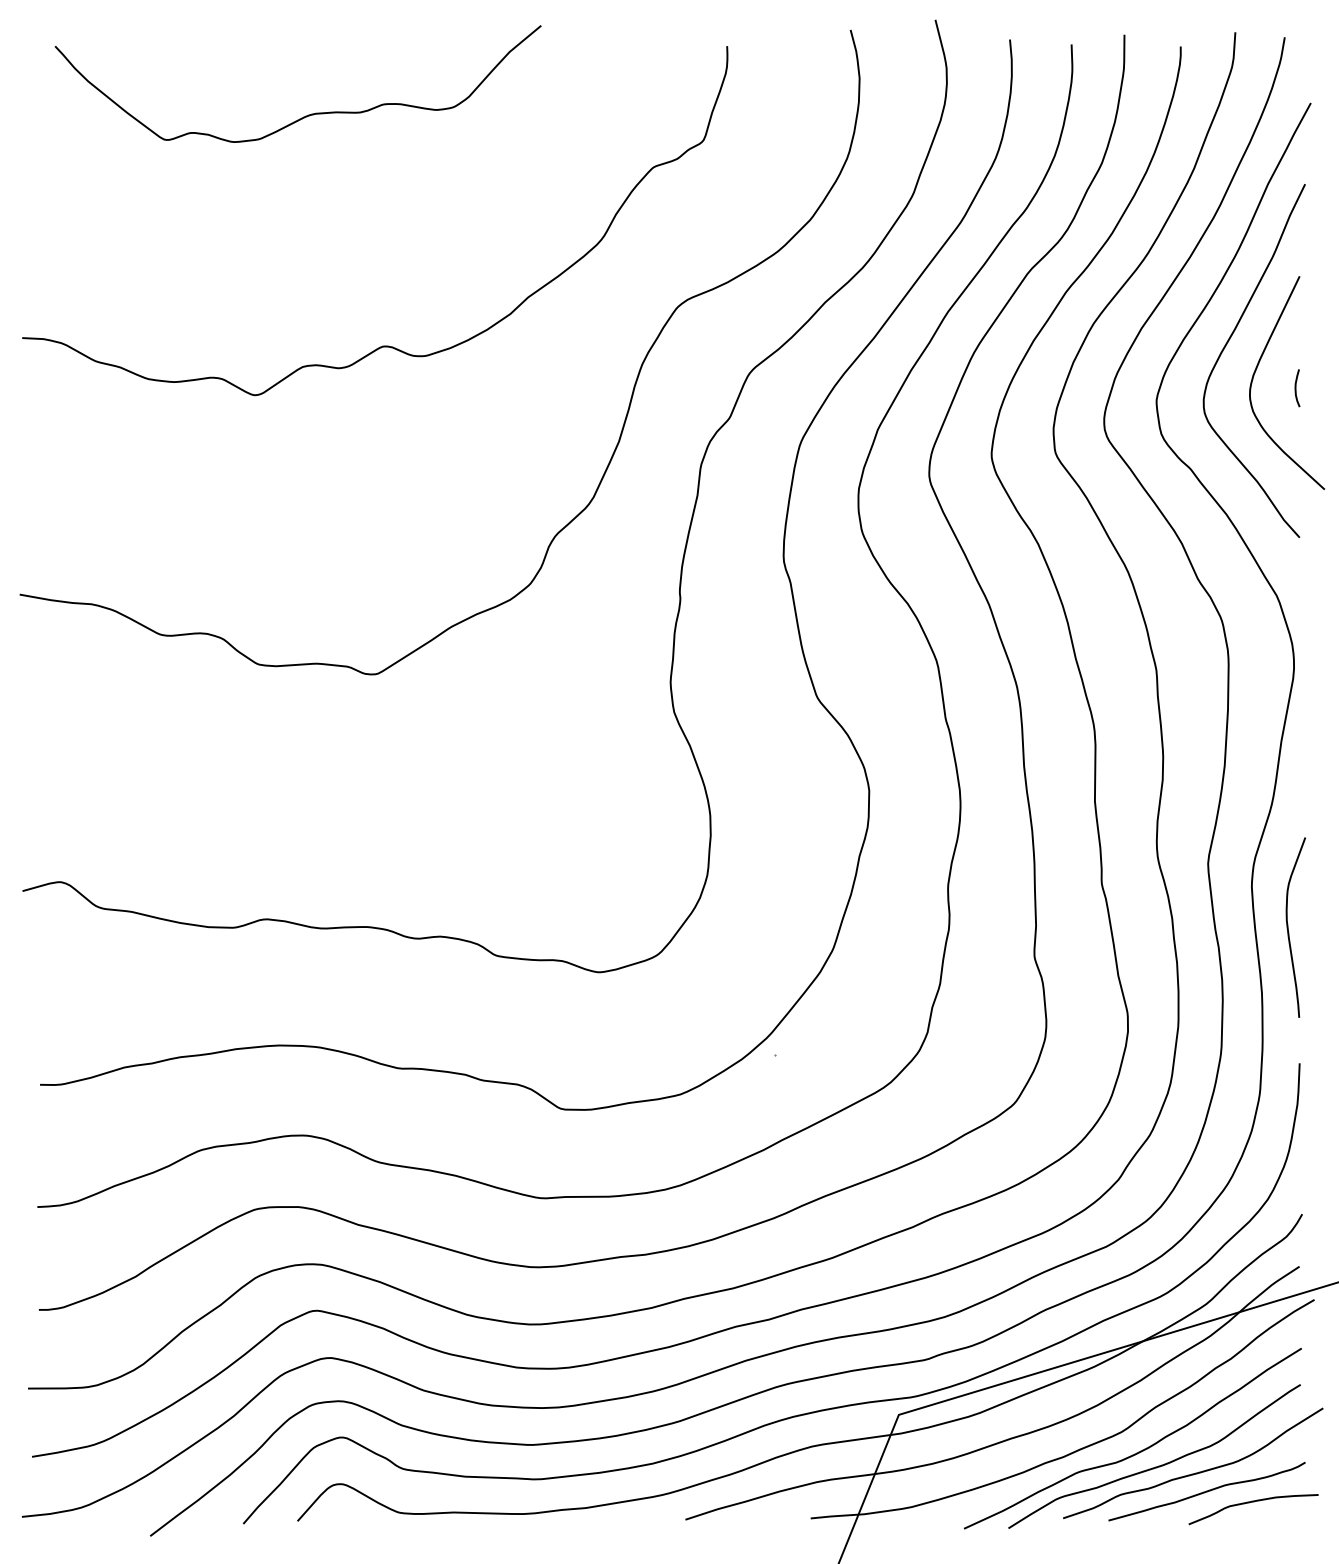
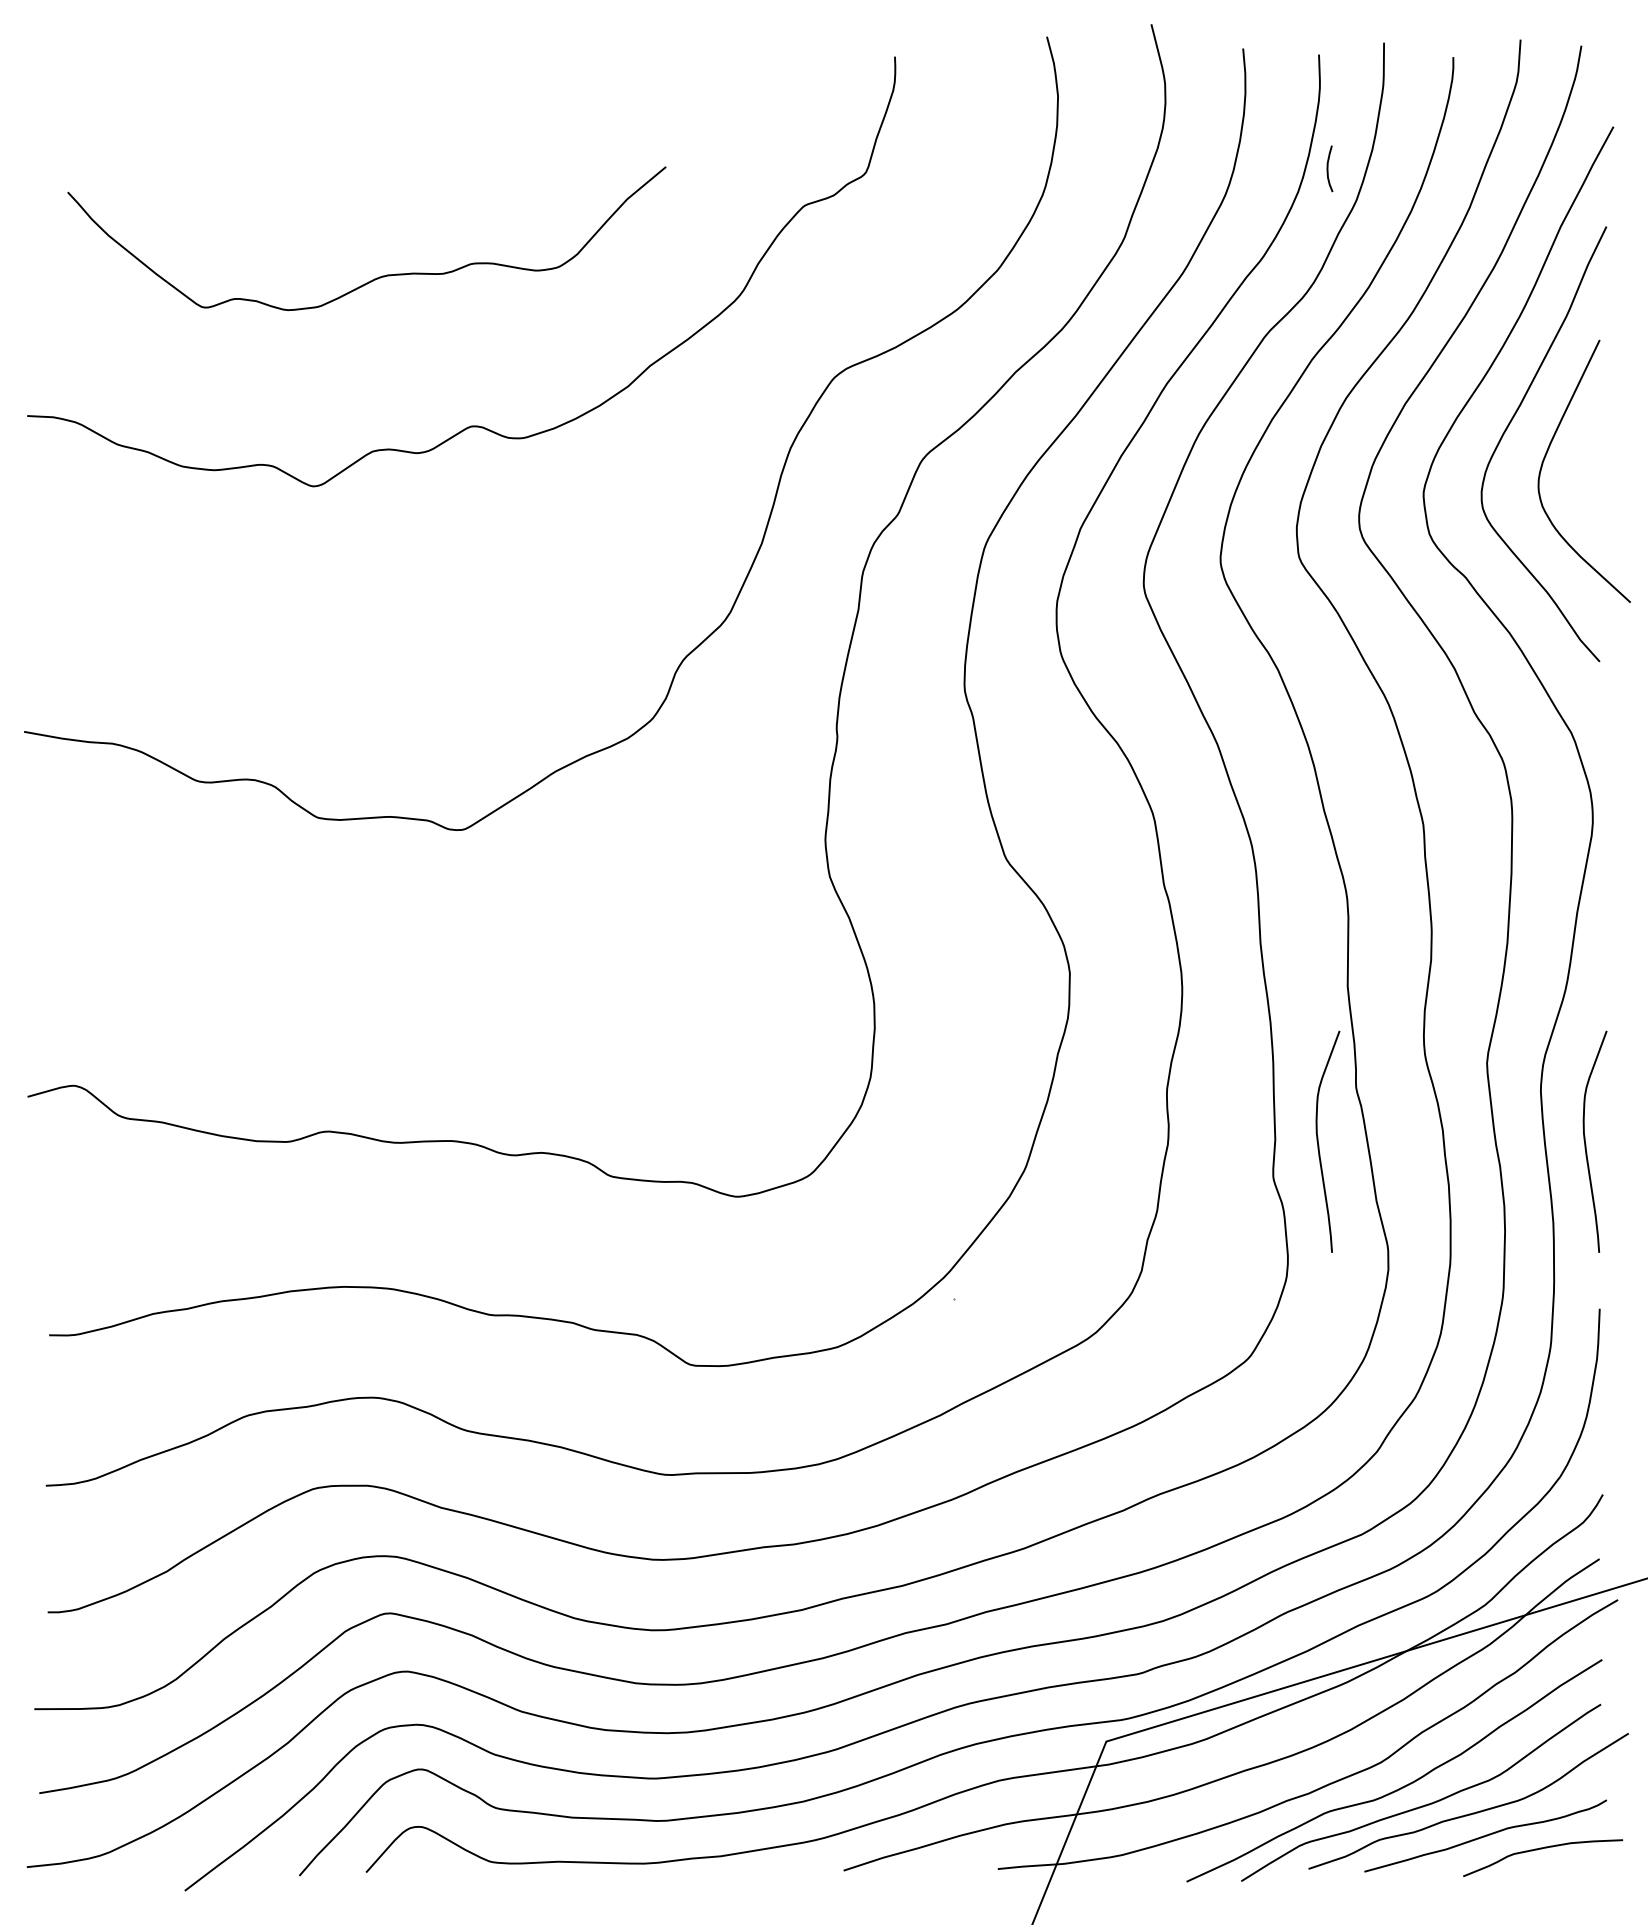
curve: (308, 114) -> (379, 276), moved
curve: (1296, 388) -> (1328, 169), moved
curve: (1071, 927) -> (1318, 1141), added

